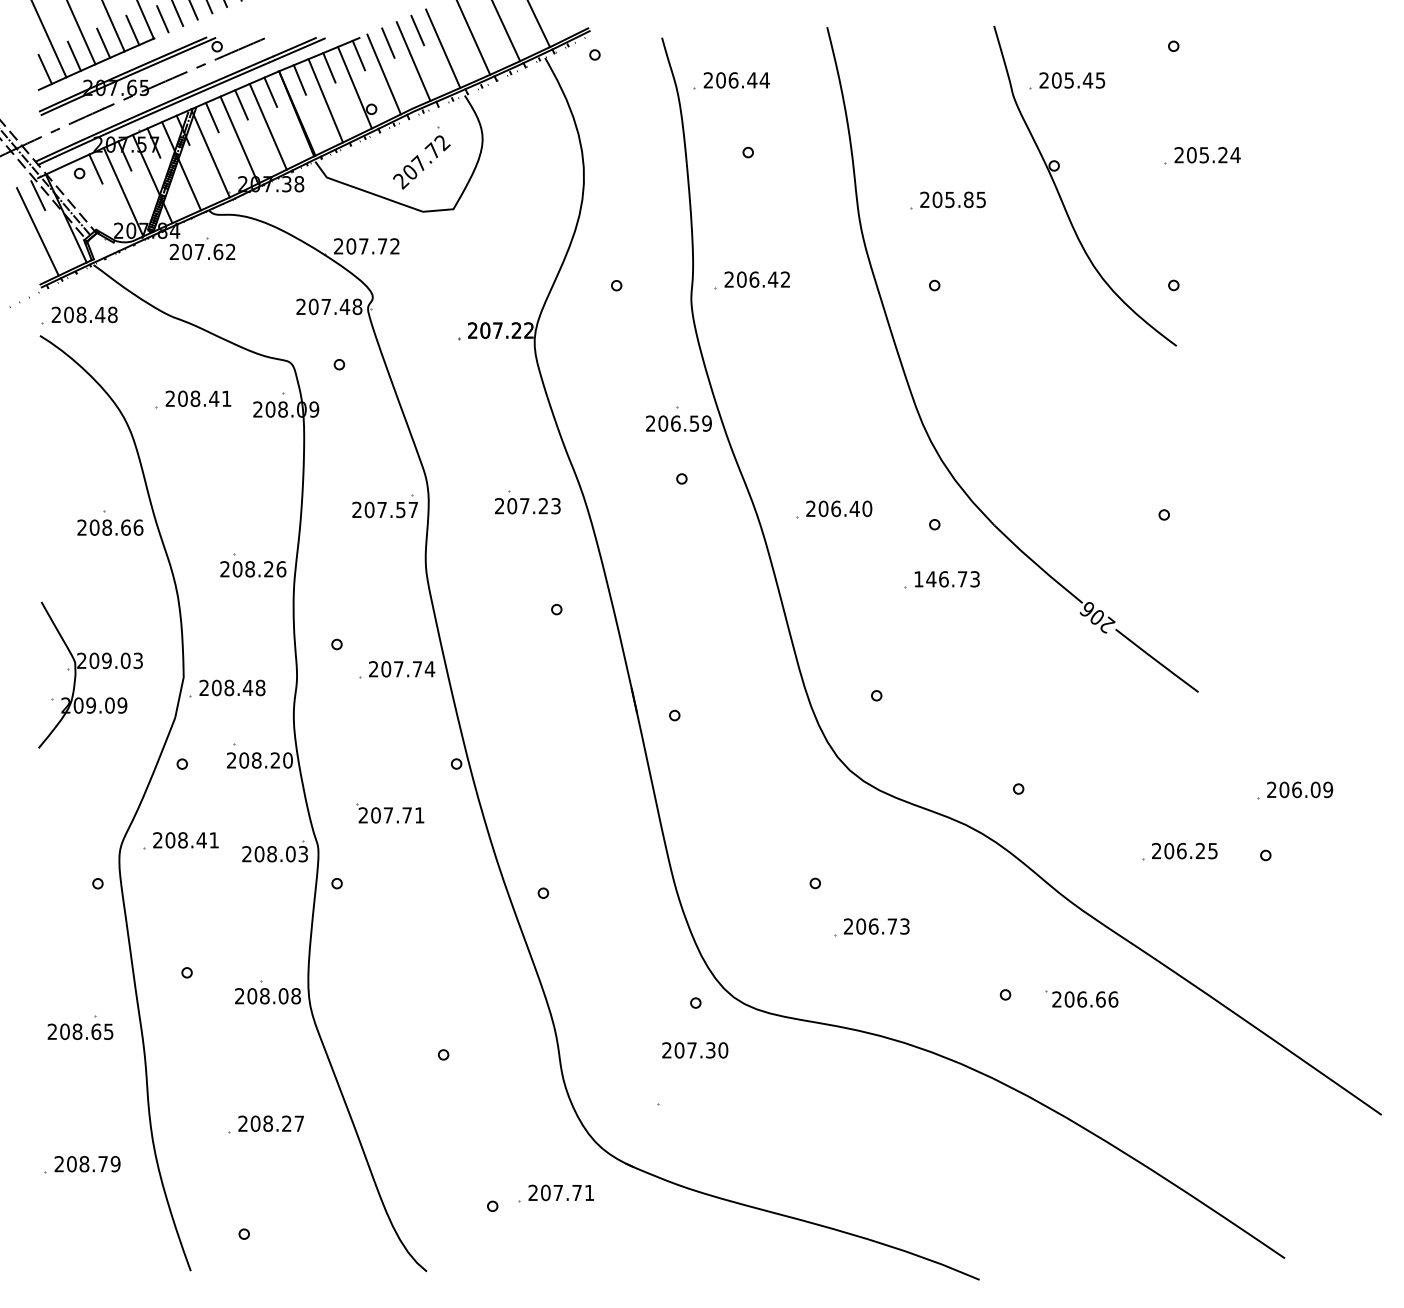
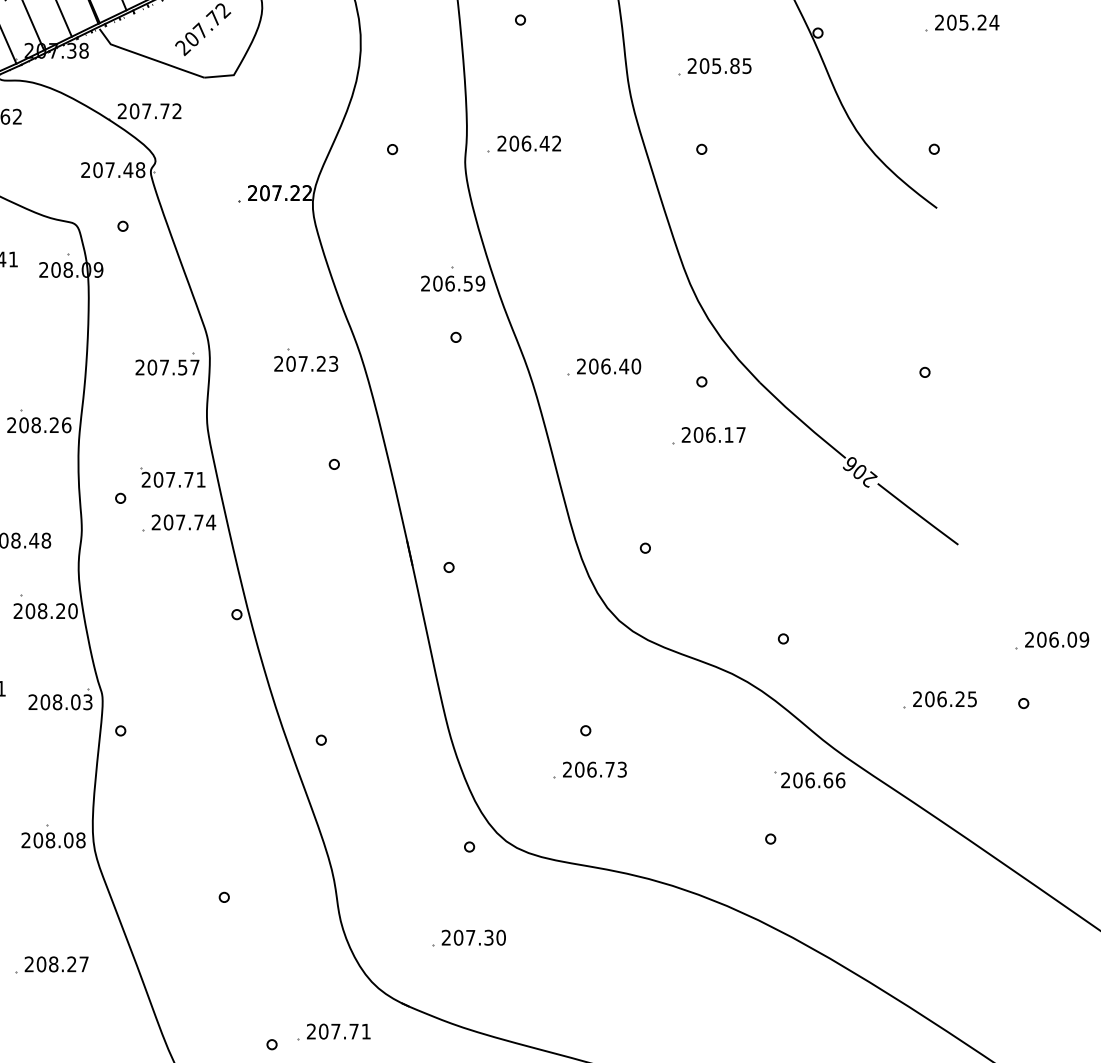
text: (946, 579) -> (713, 435), 146.73 -> 206.17
part: (390, 813) -> (172, 477), moved
part: (871, 927) -> (589, 770), moved
part: (1081, 998) -> (809, 779), moved
text: (695, 1050) -> (474, 937), moved

